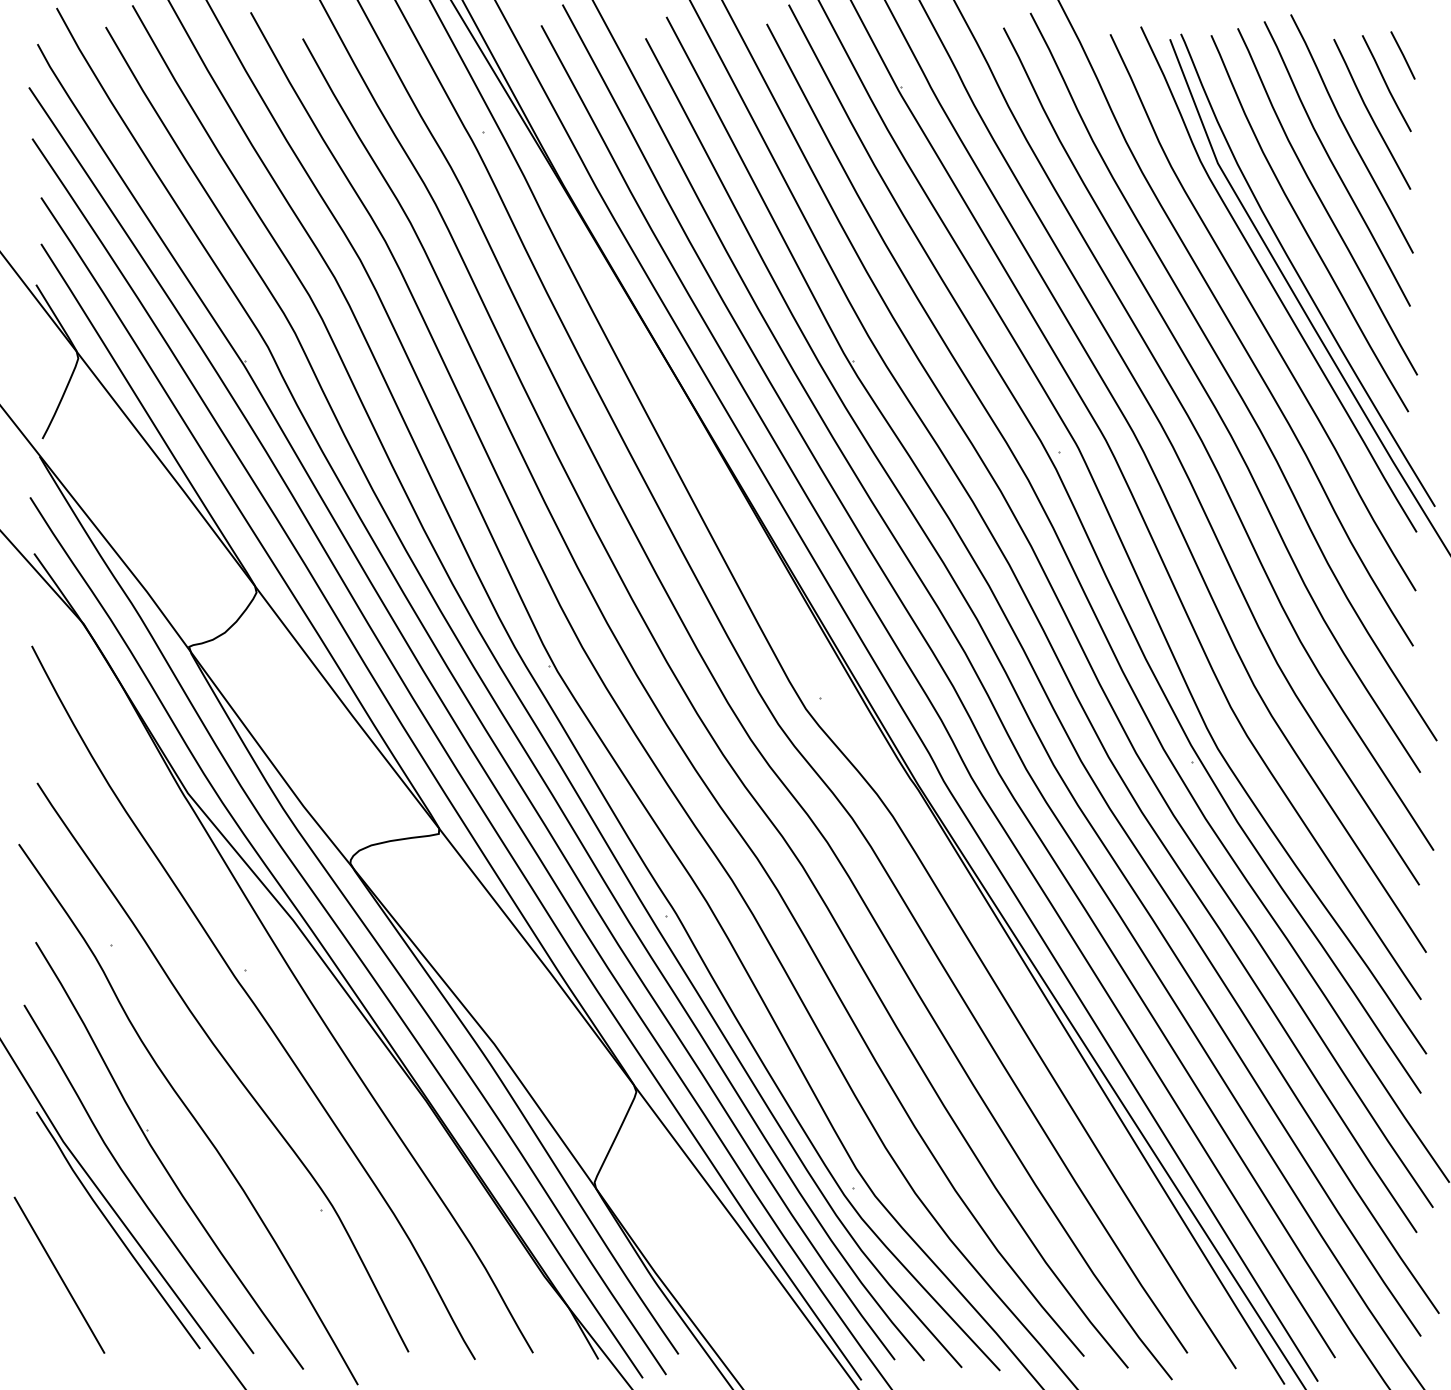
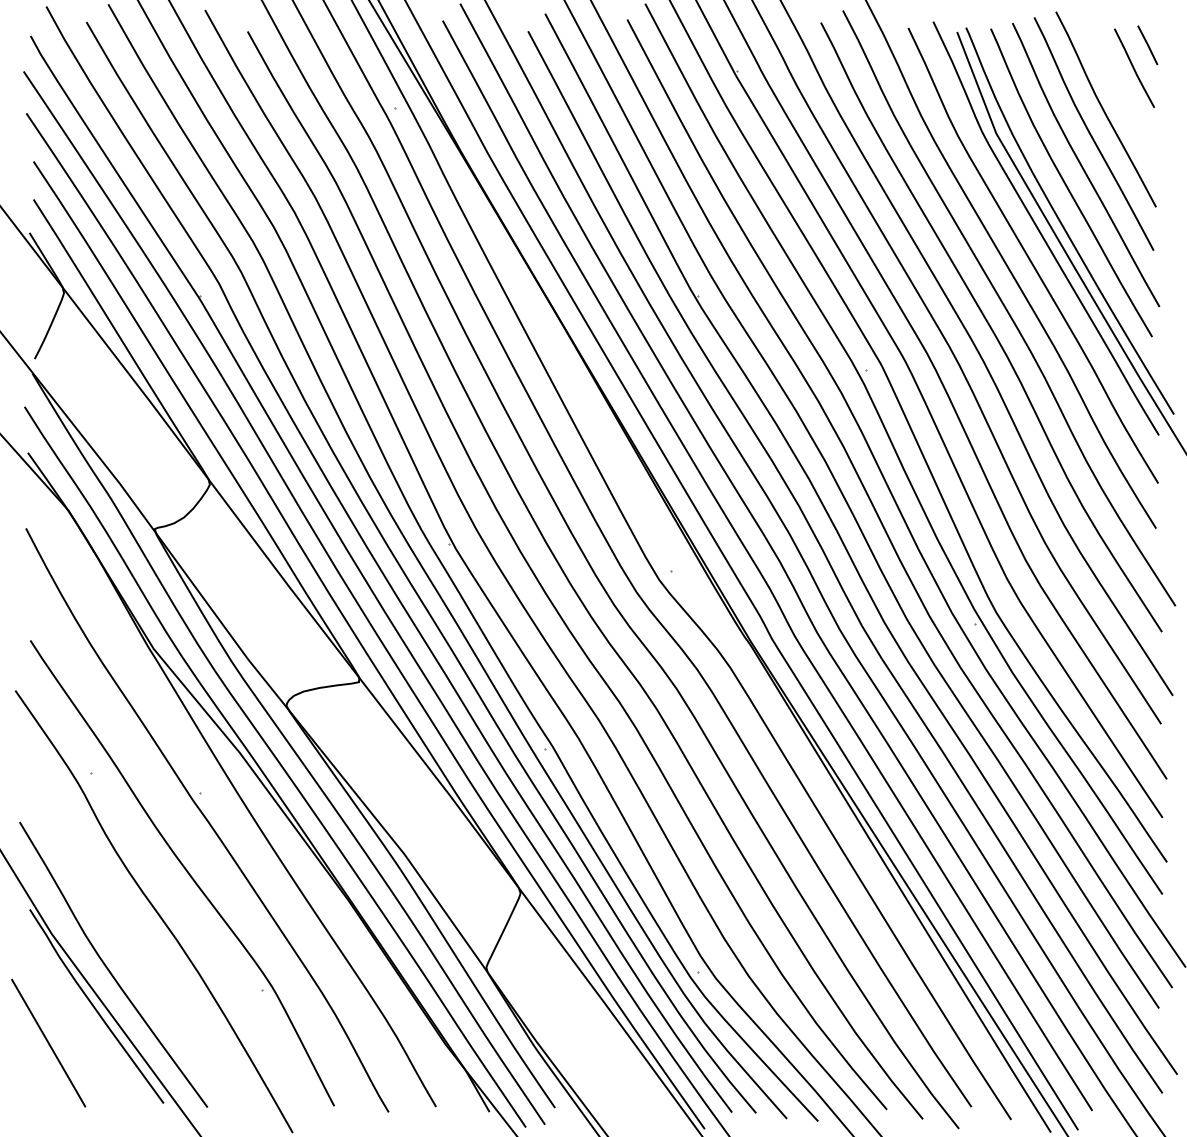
curve: (1370, 113) -> (1121, 92), removed
part: (161, 1160) -> (132, 949), removed

